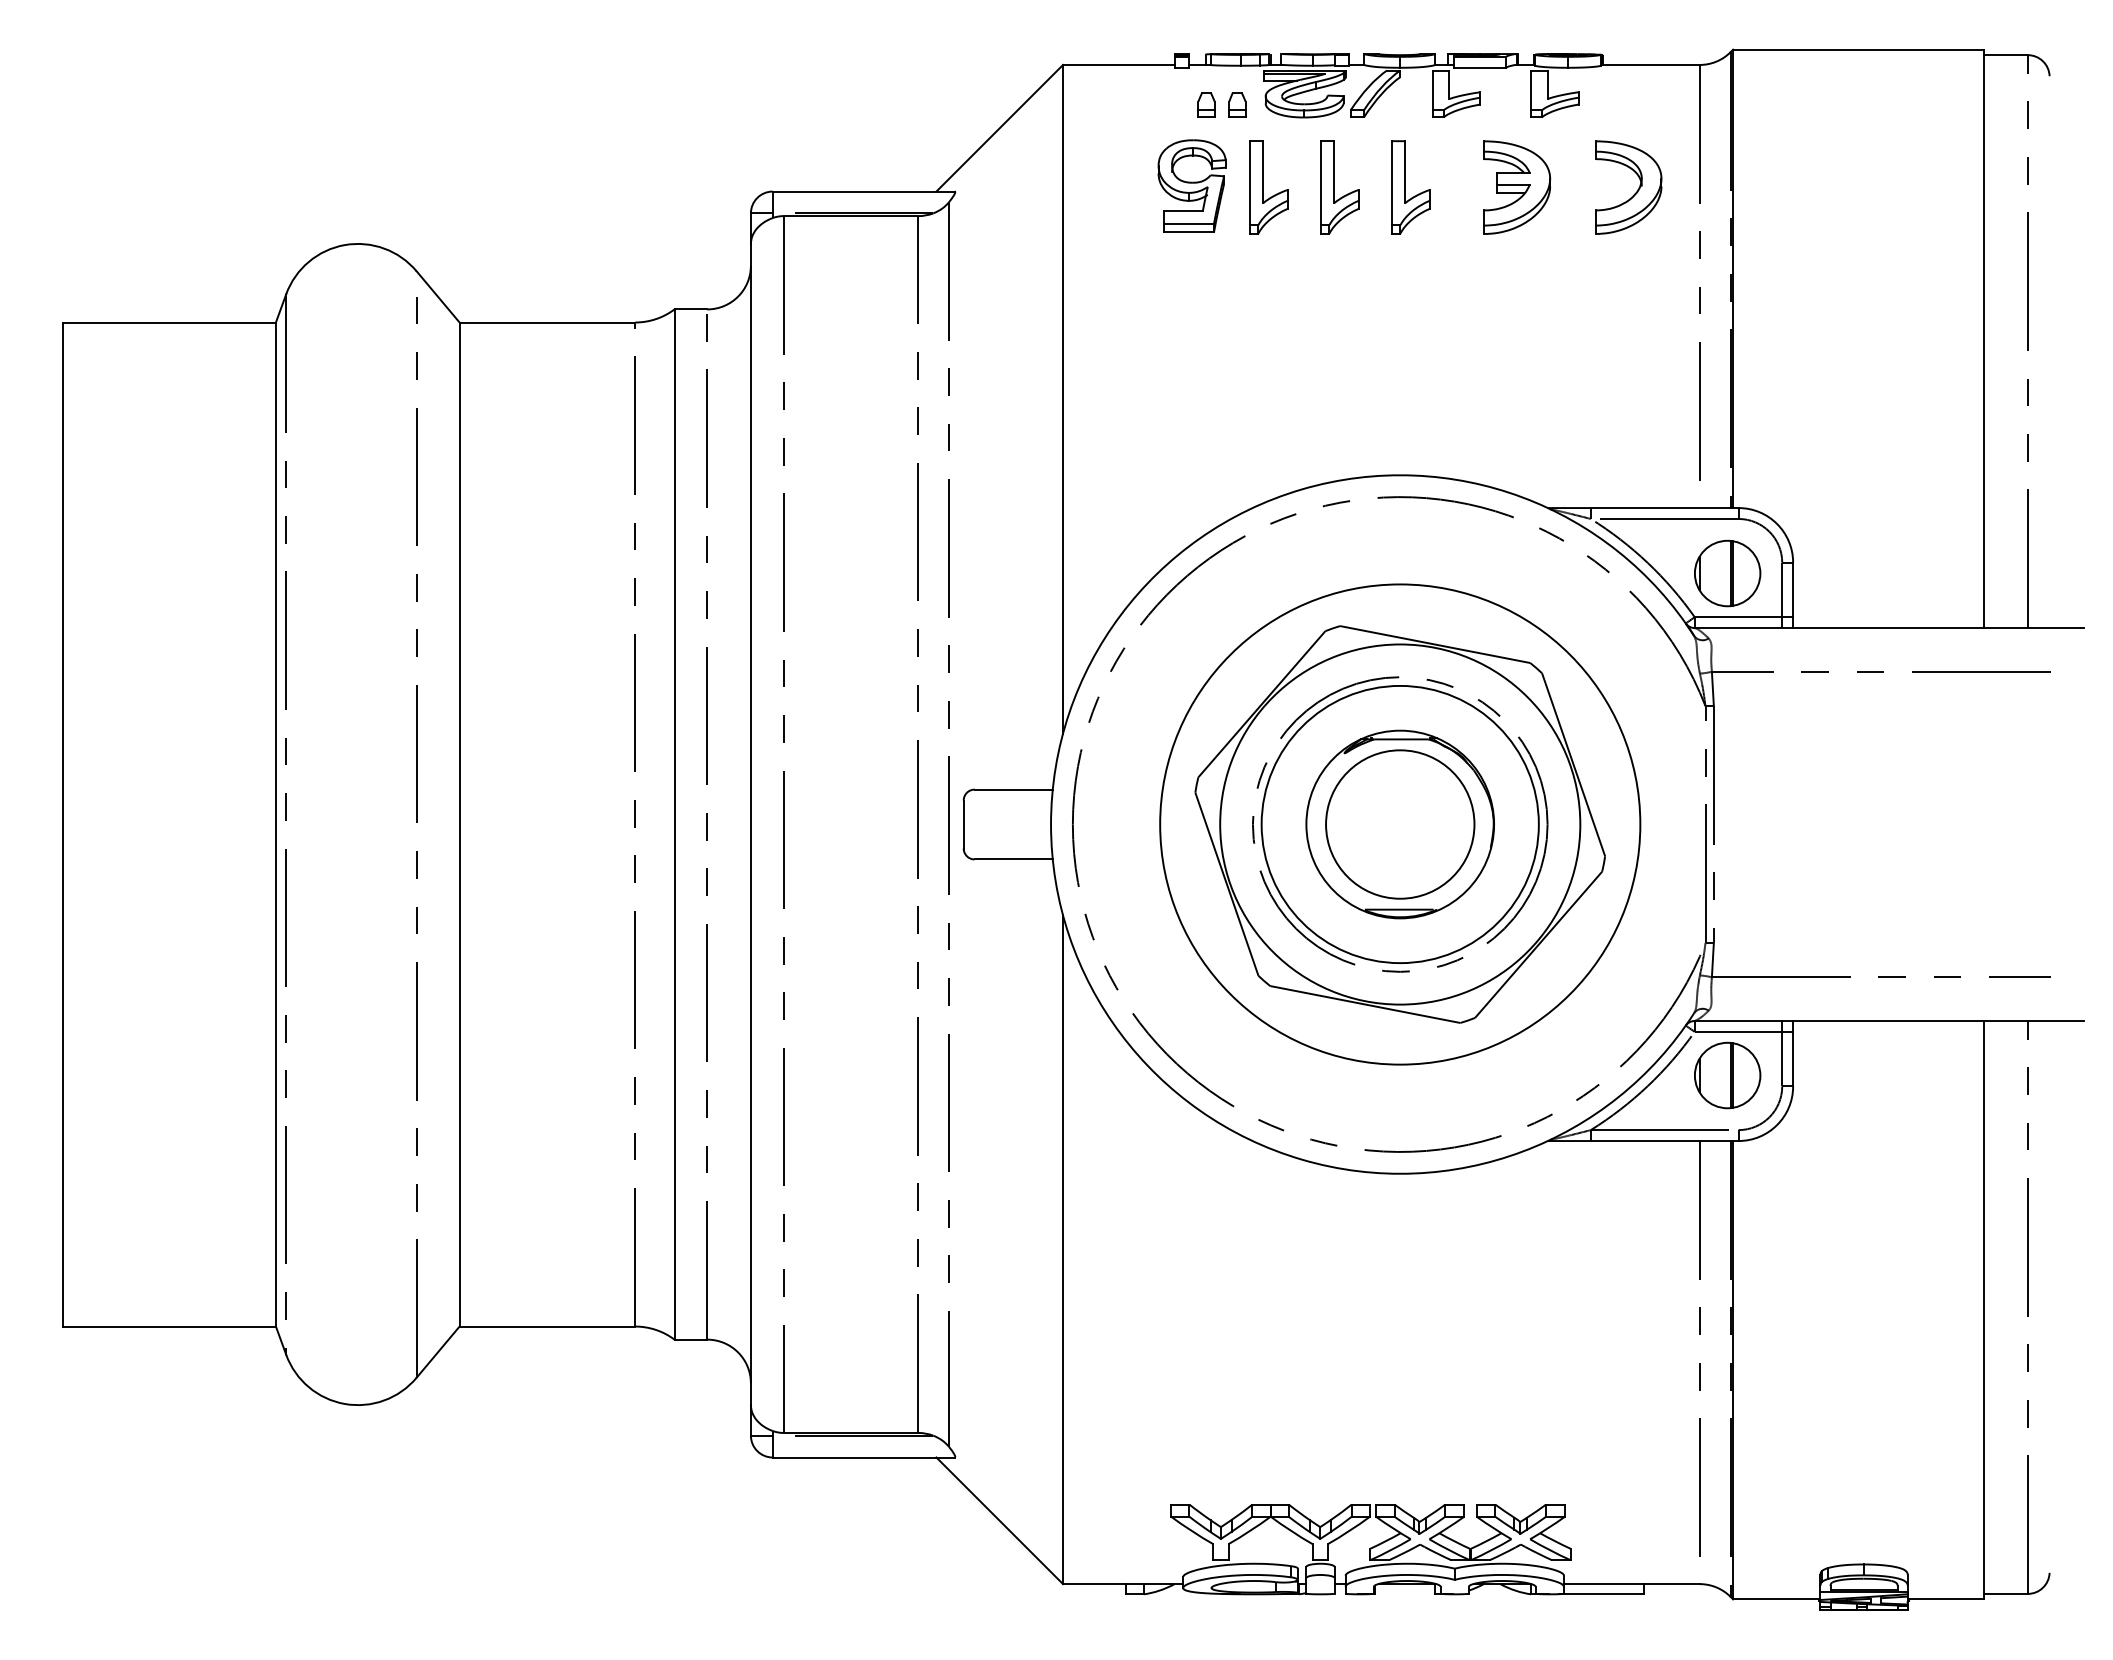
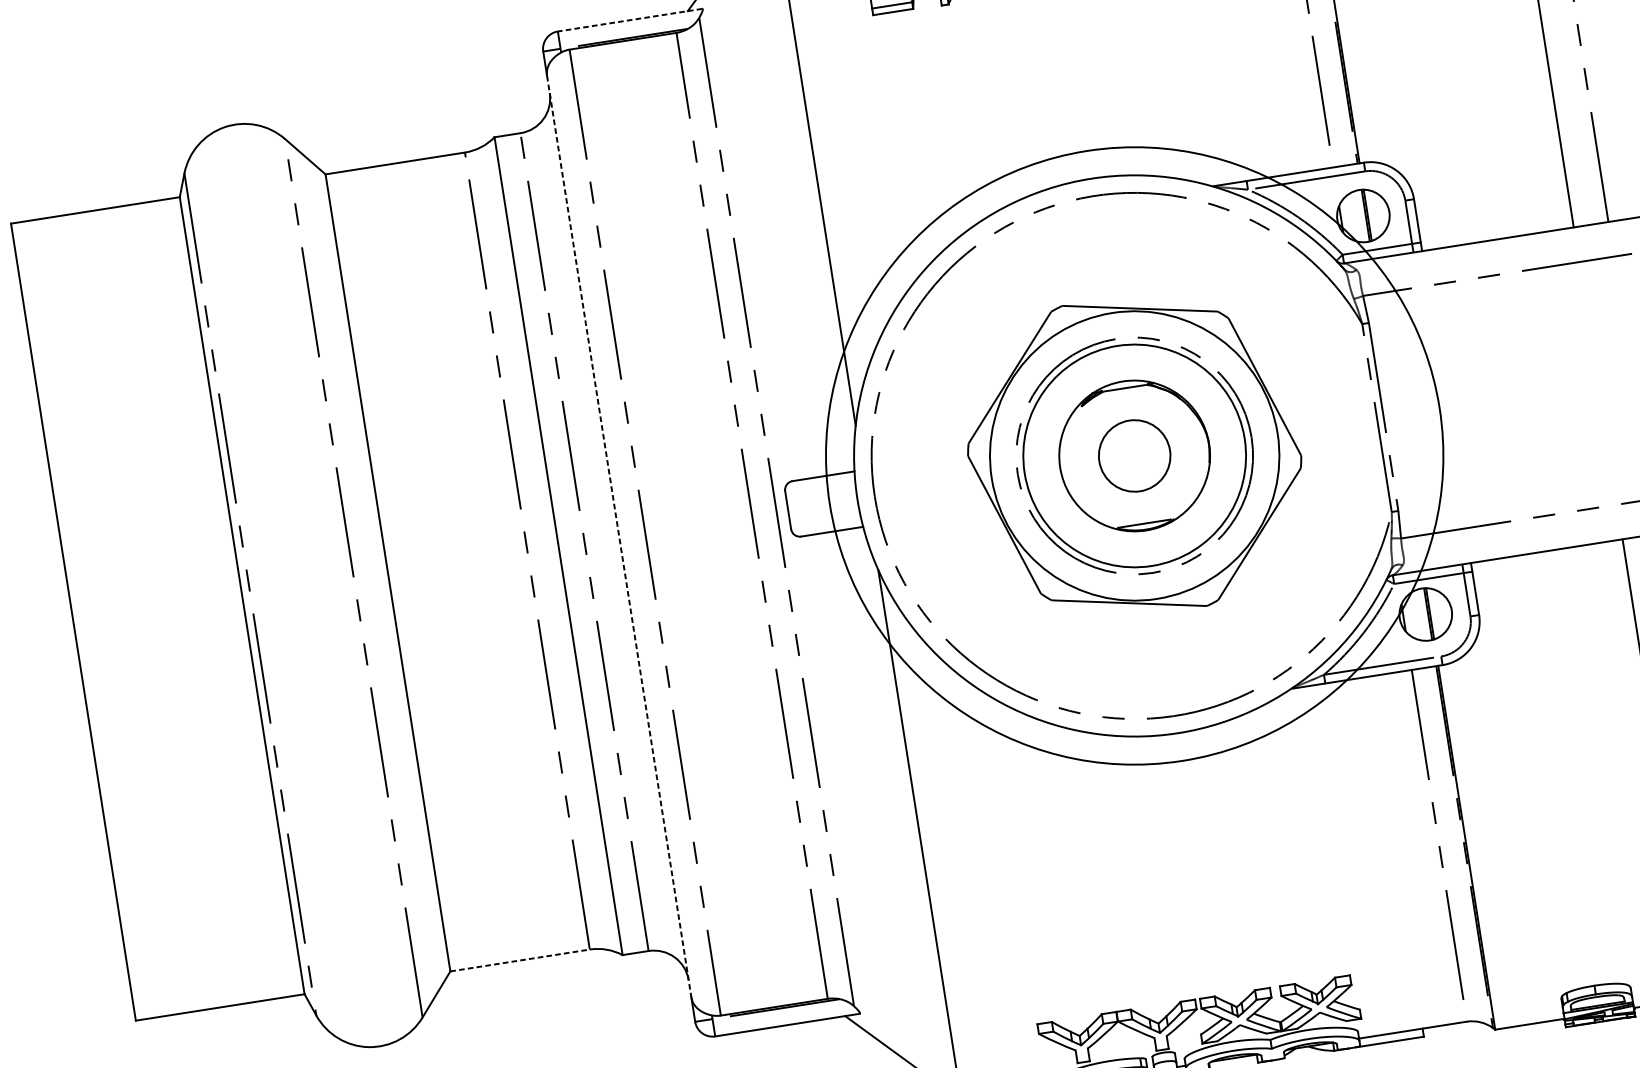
line: (863, 191) -> (629, 20), solid -> dashed
circle: (1400, 824) -> (1134, 455), size x0.6
circle: (1400, 824) -> (1134, 455), size x1.6
line: (750, 825) -> (619, 537), solid -> dashed
line: (547, 1326) -> (520, 960), solid -> dashed

